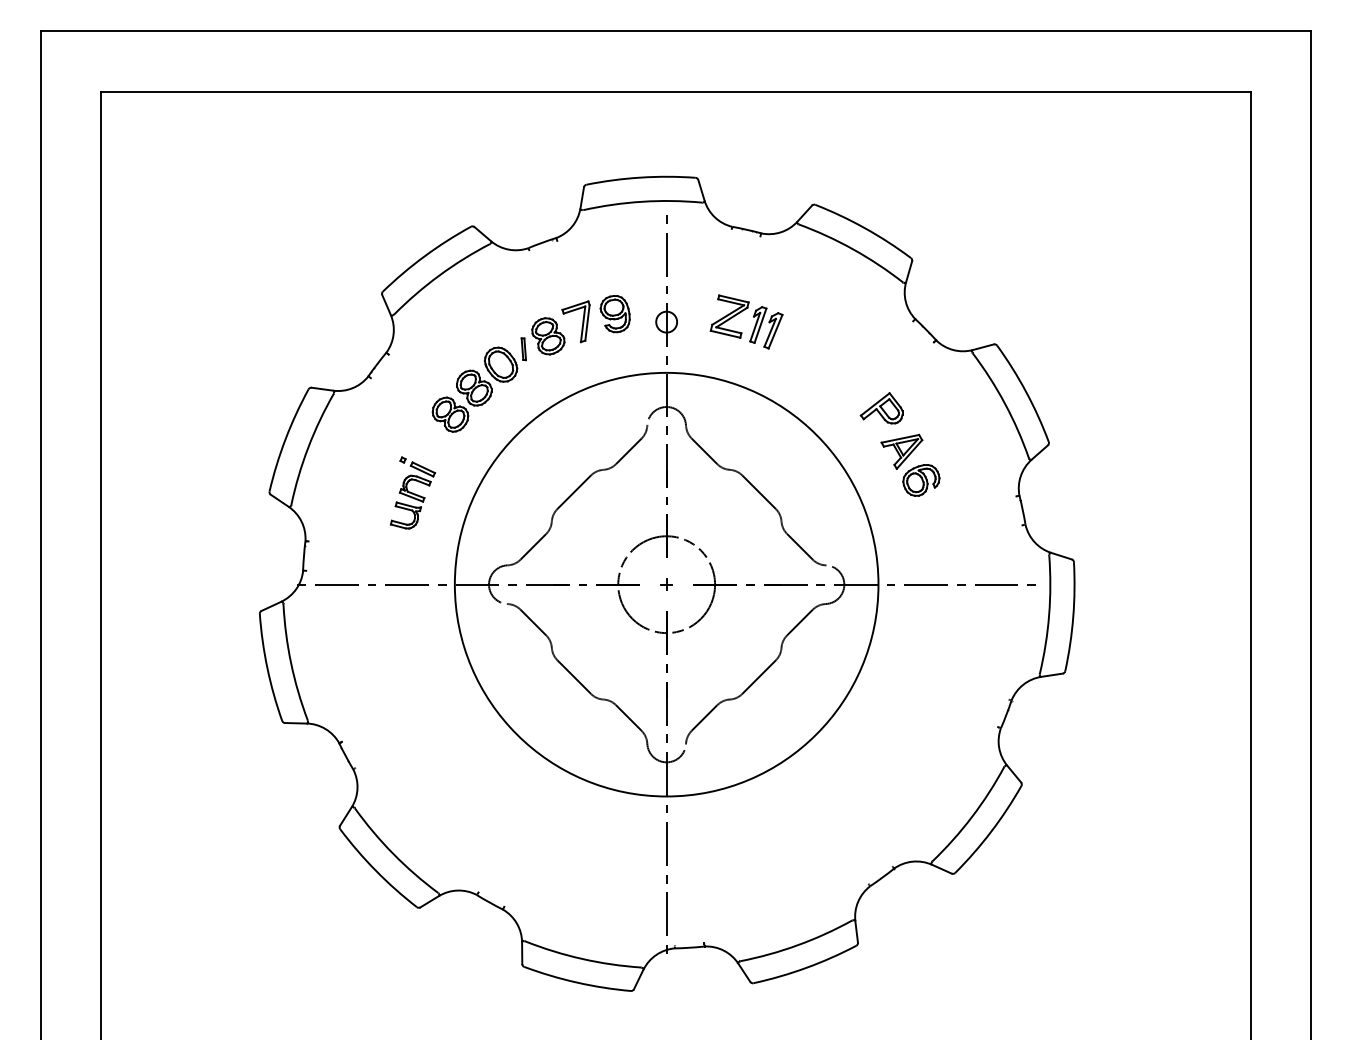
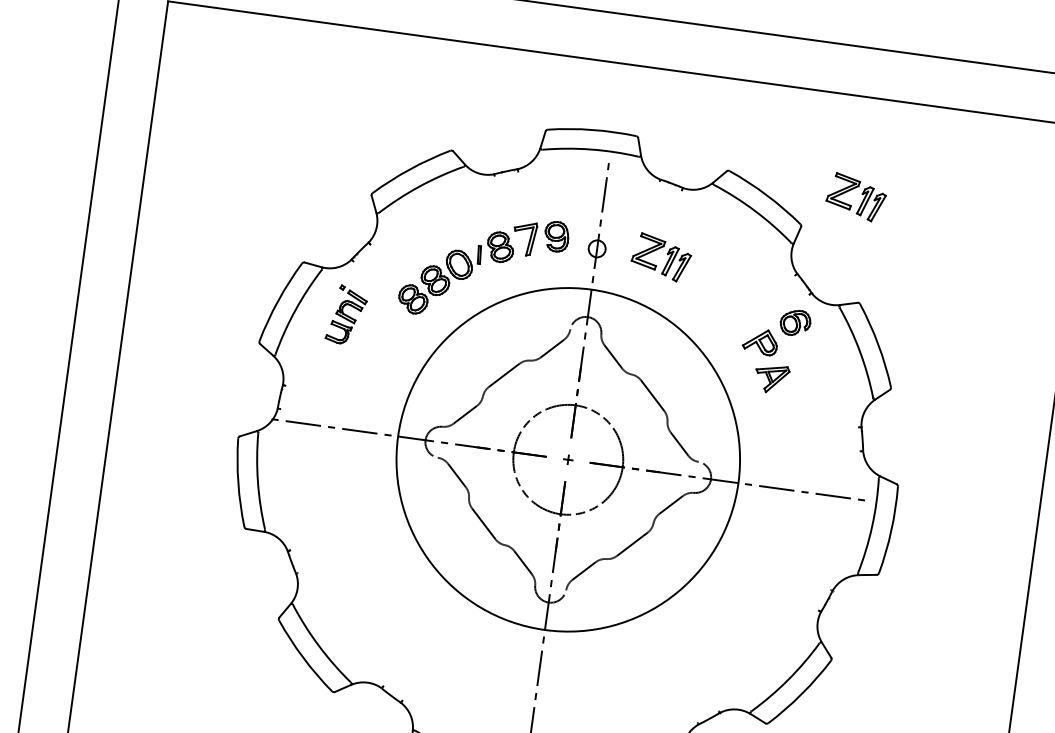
part: (981, 211) -> (862, 194), added
part: (921, 480) -> (795, 323), moved
part: (413, 492) -> (347, 314), moved
circle: (666, 584) -> (568, 459), size x1.4

